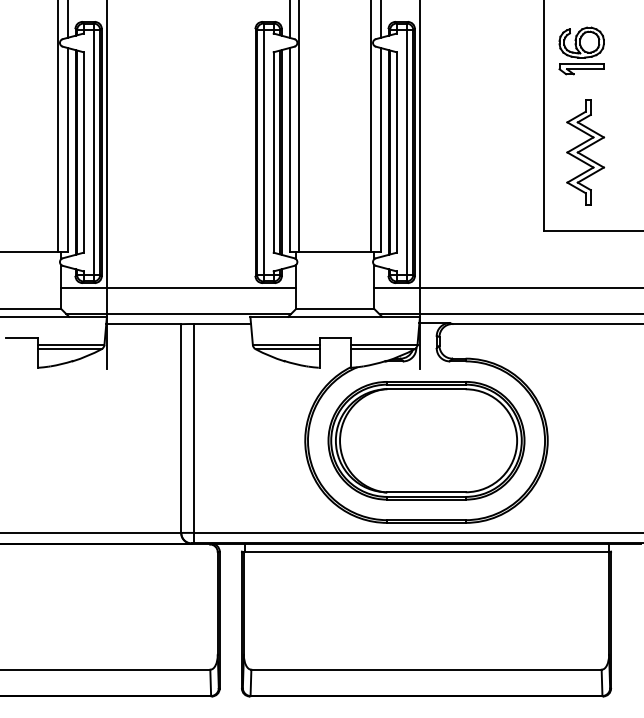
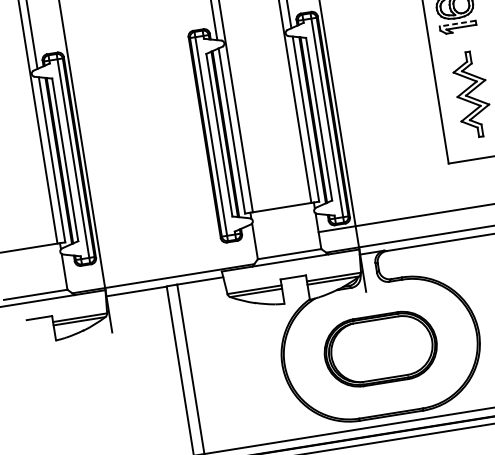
line: (581, 64) -> (457, 23), solid -> dashed
line: (178, 288) -> (159, 257), removed
part: (426, 440) -> (380, 348), size x0.7

